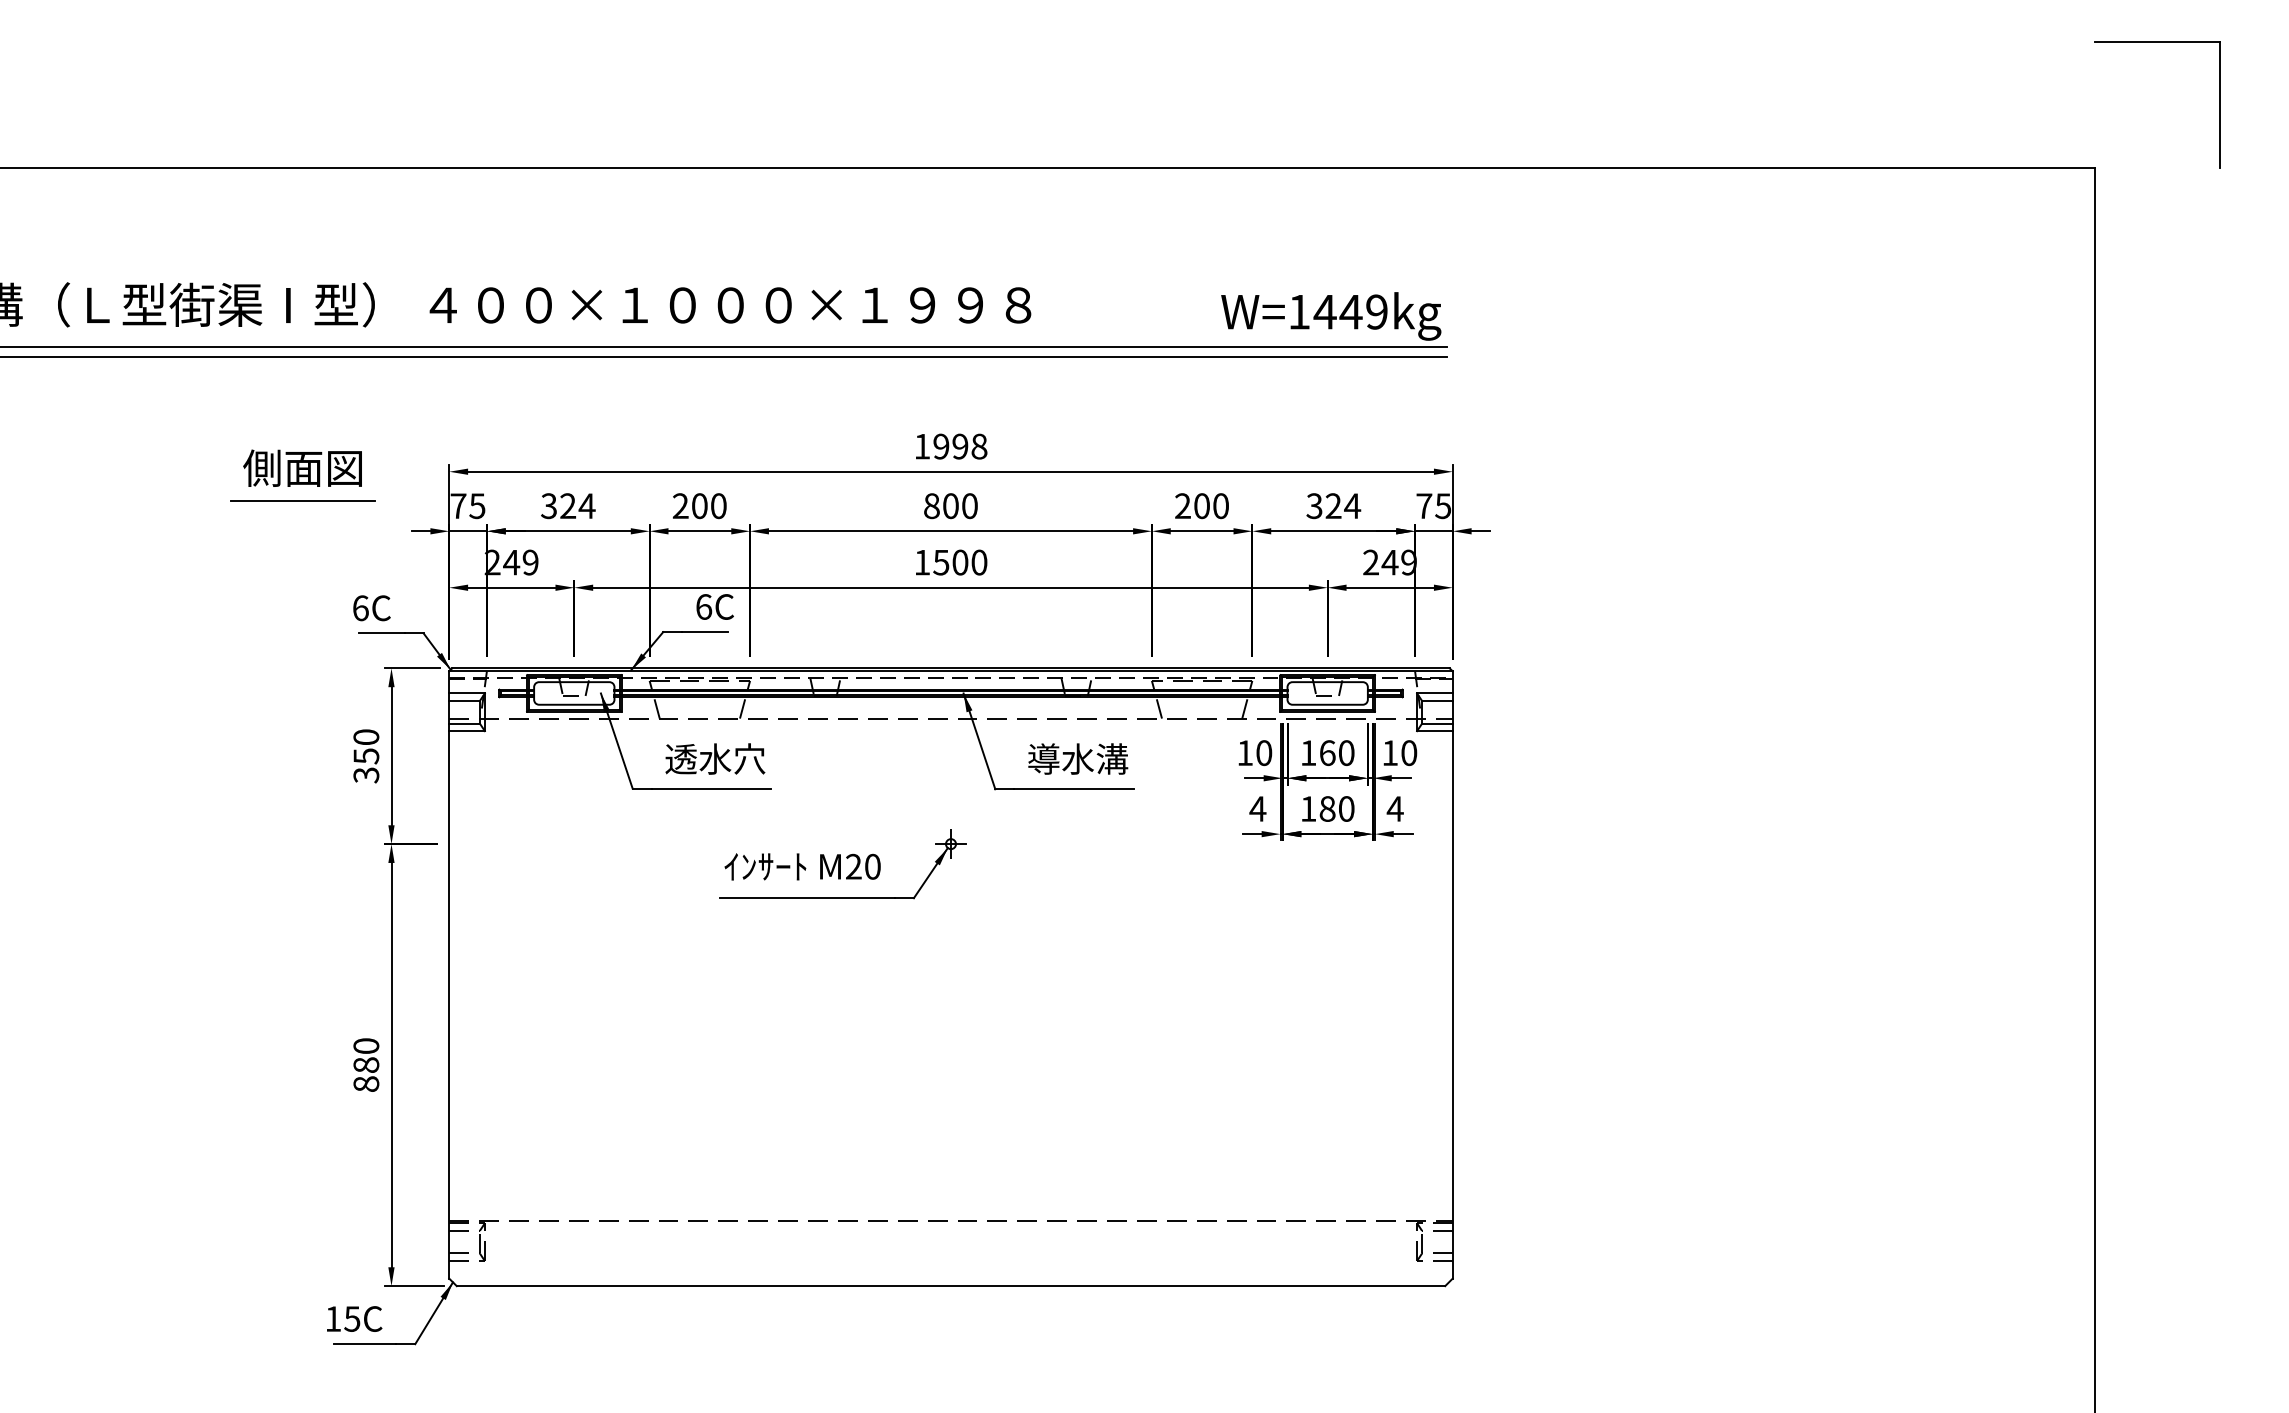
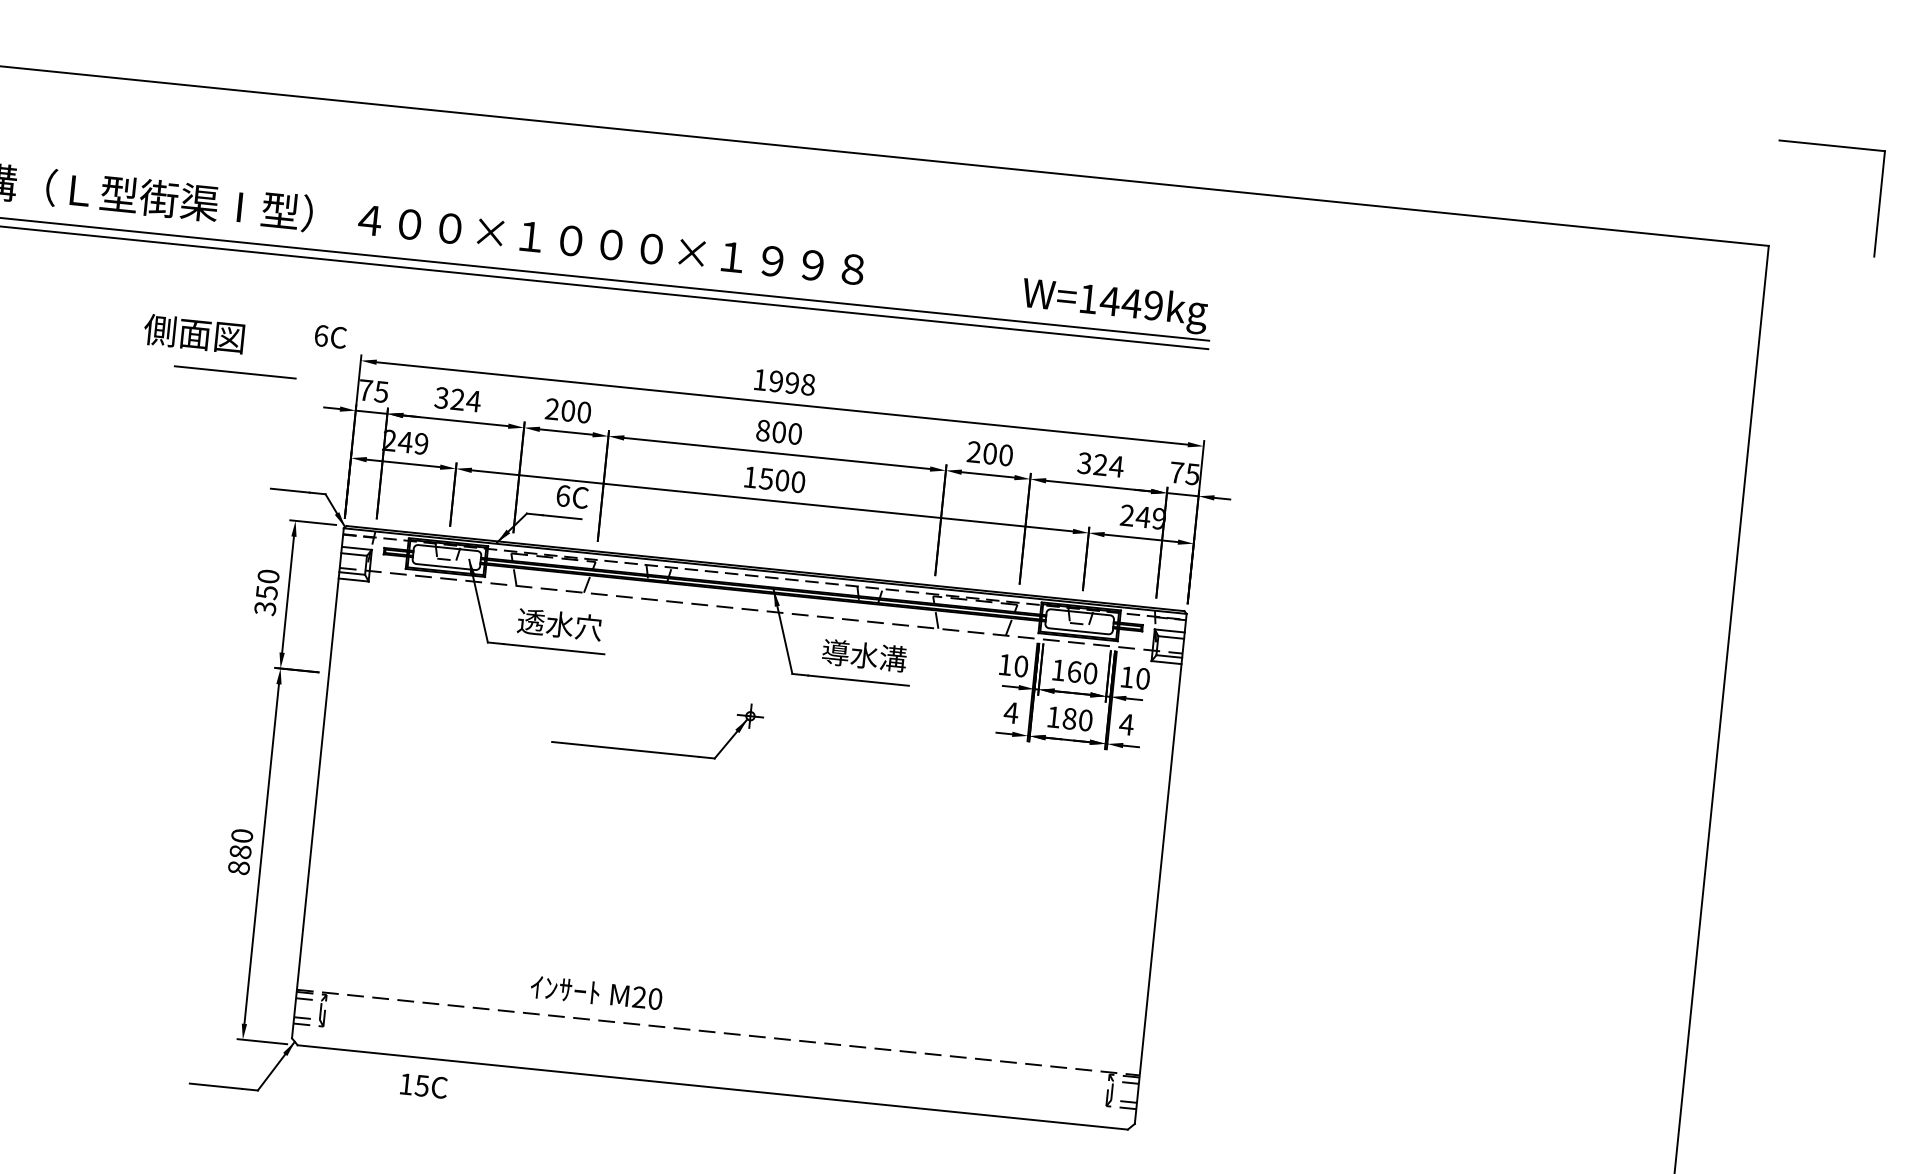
text: (302, 467) -> (194, 333), moved
text: (371, 608) -> (330, 336), moved
text: (802, 866) -> (596, 992), moved
text: (354, 1318) -> (424, 1085), moved

